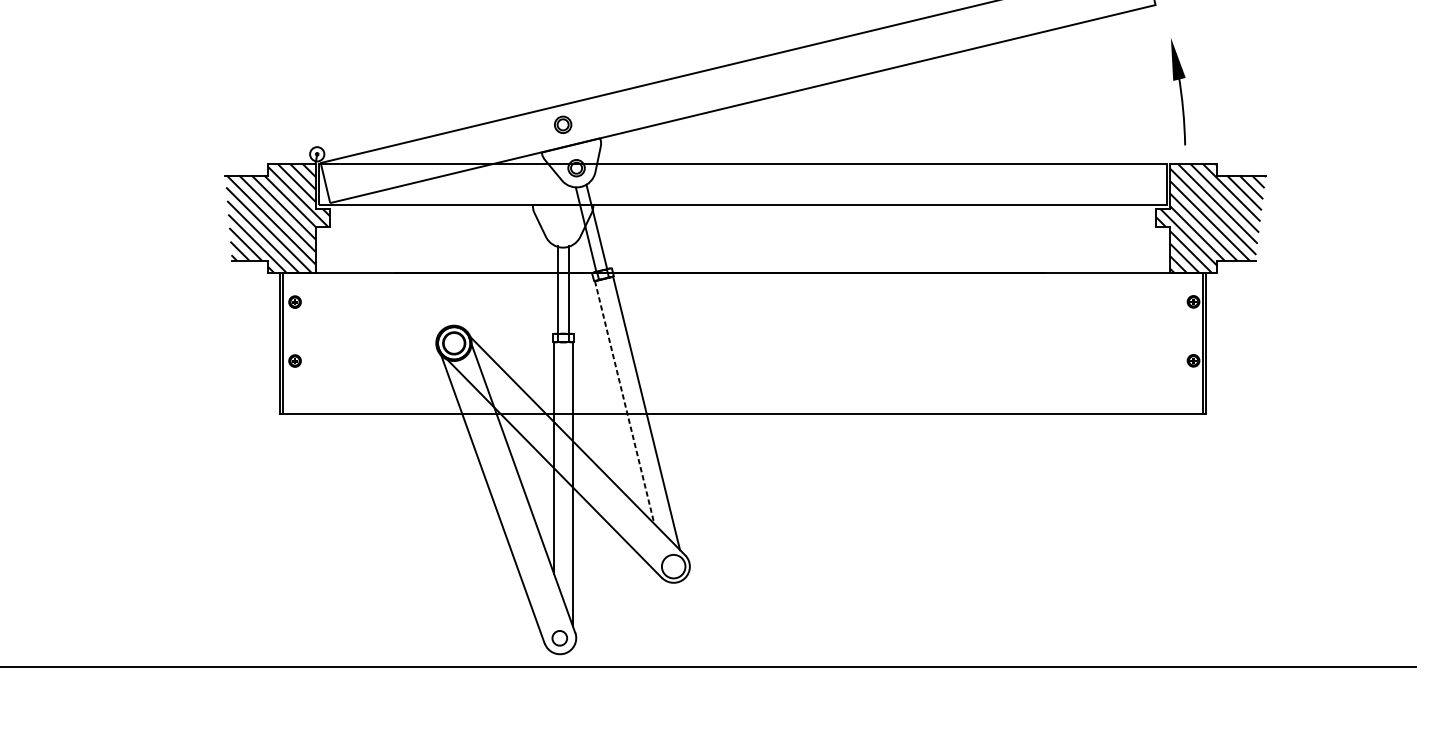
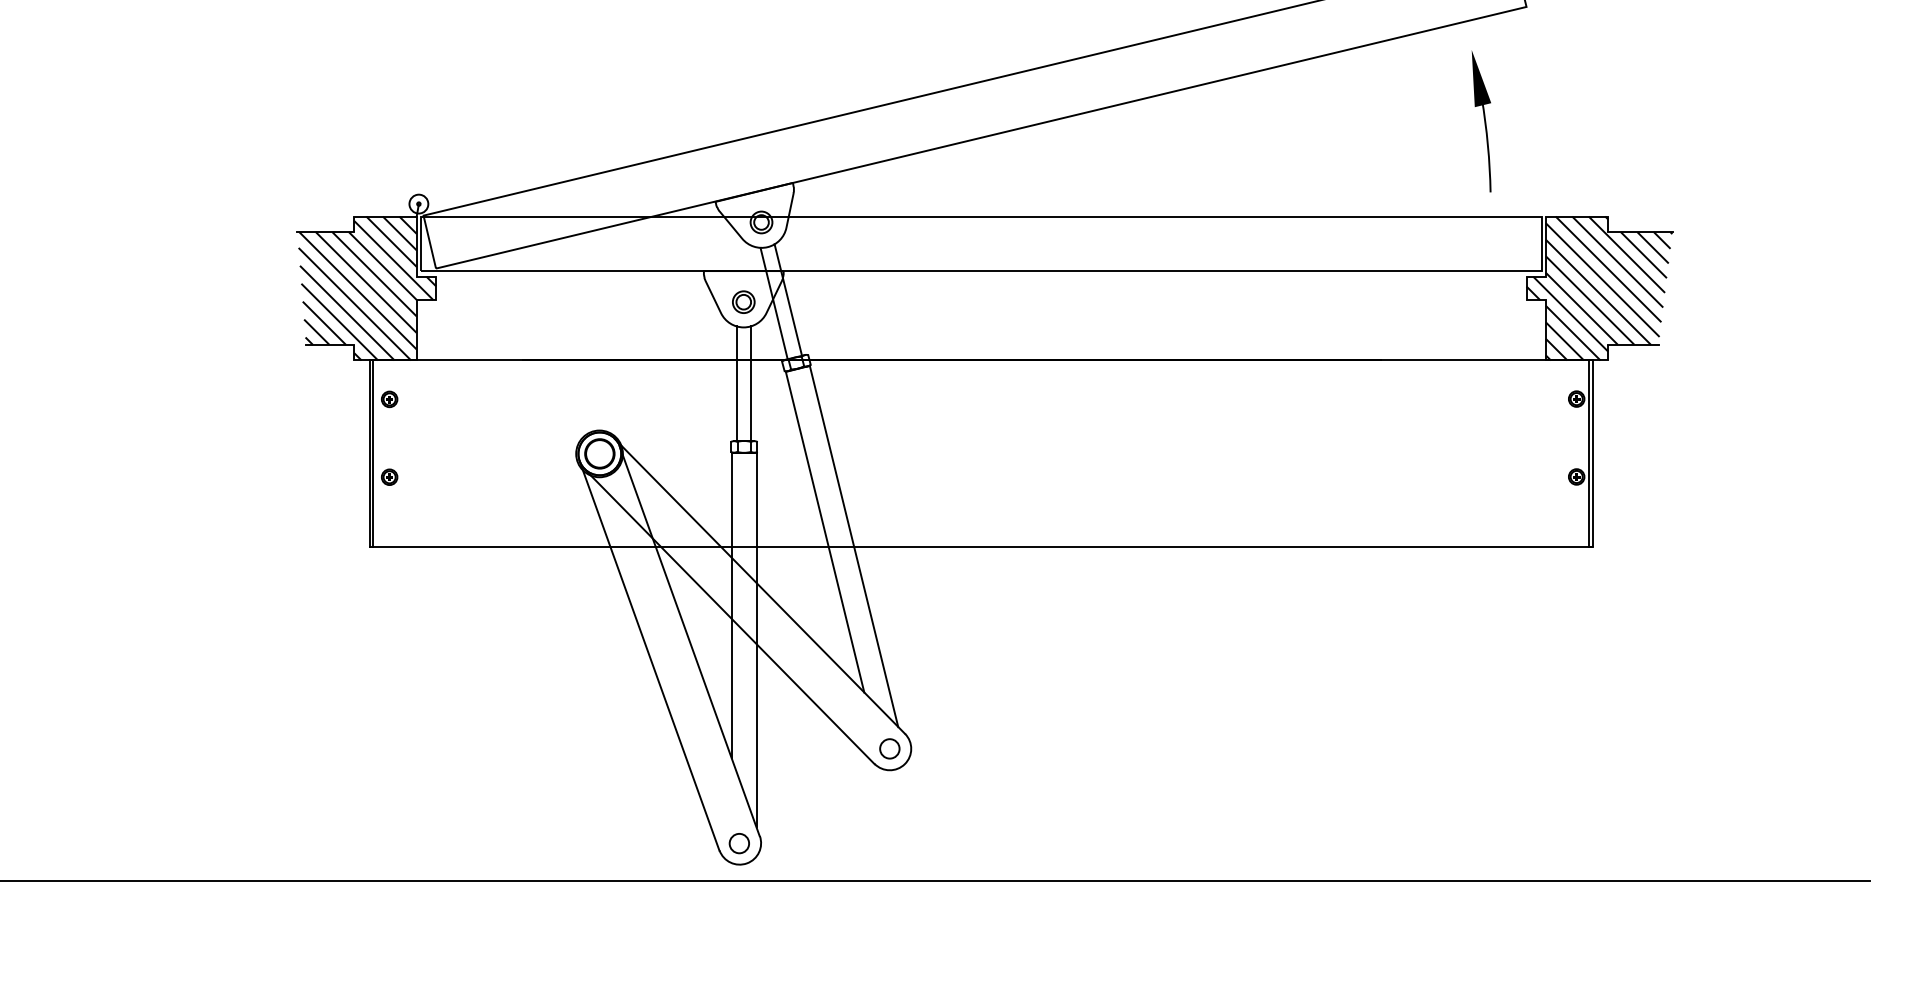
part: (1178, 91) -> (1481, 121), moved
part: (562, 124) -> (743, 301), moved
line: (624, 402) -> (825, 532), dashed -> solid
circle: (673, 566) -> (889, 748), size x0.62

